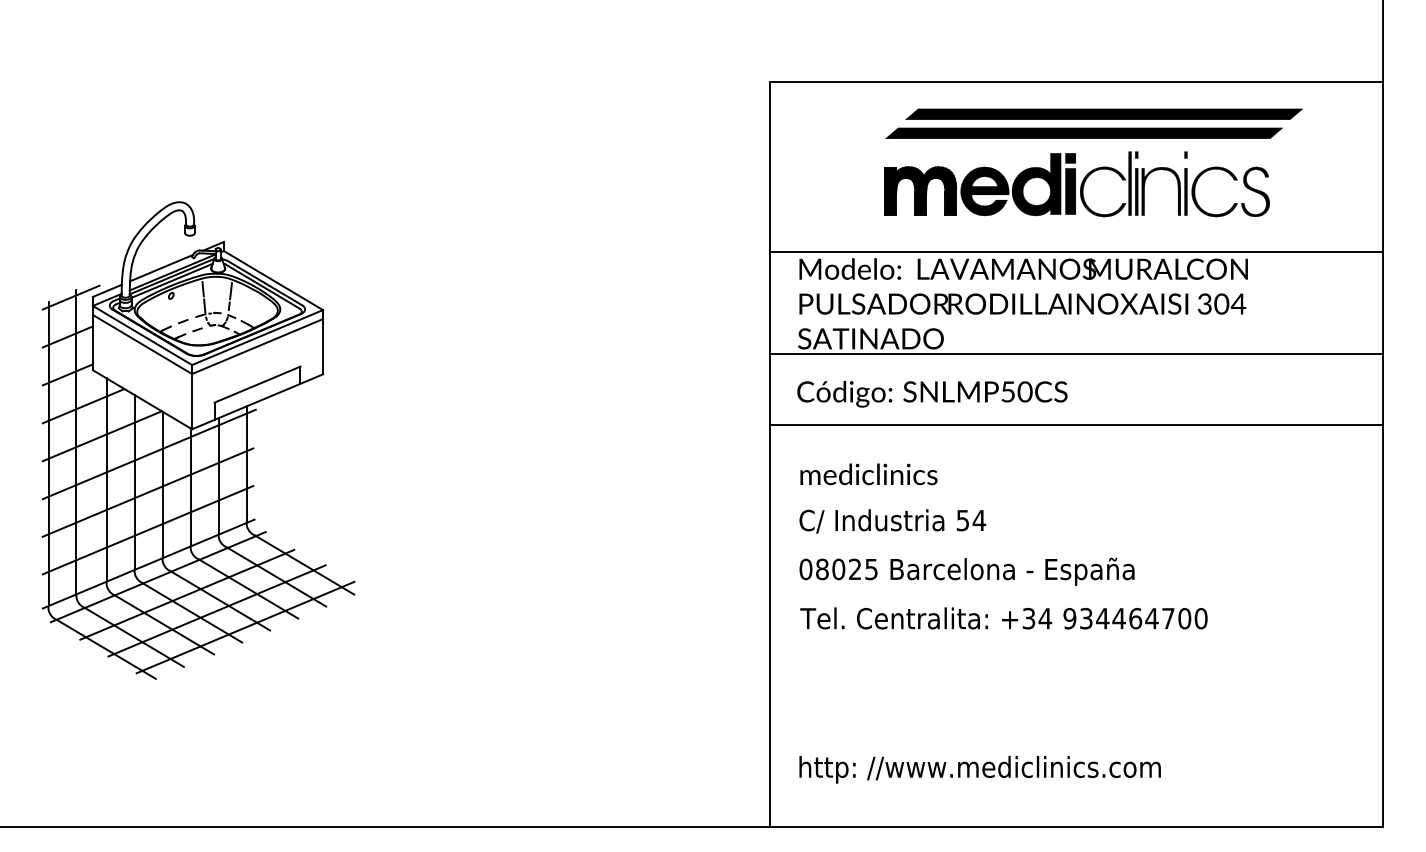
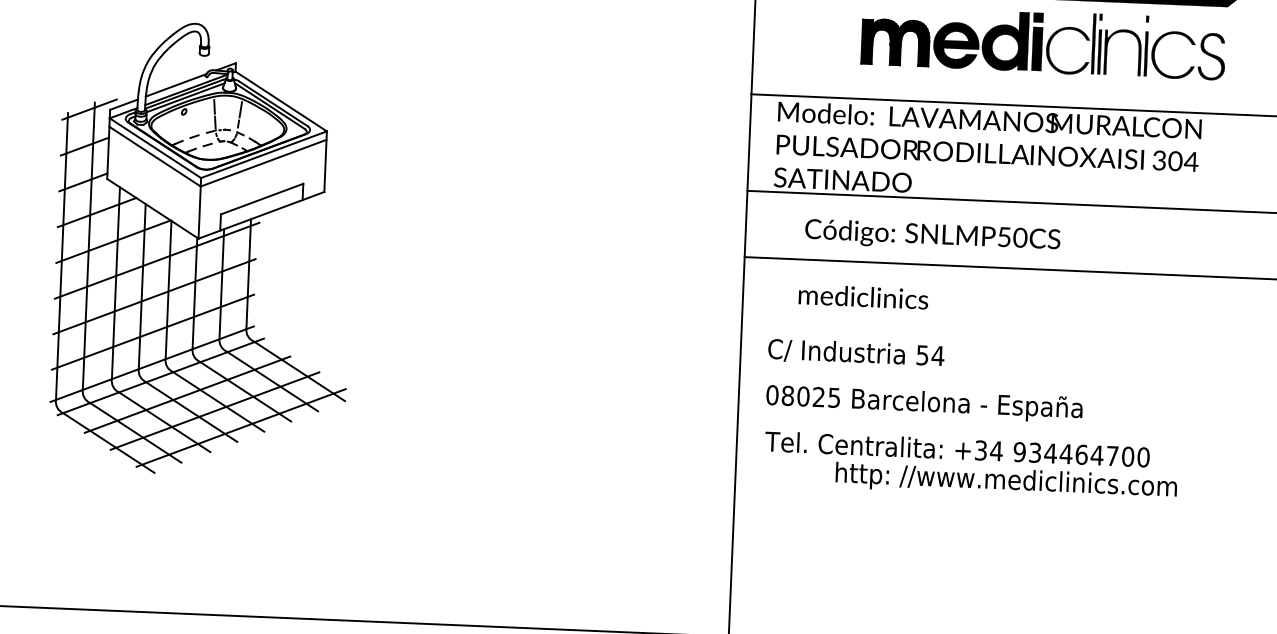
text: (932, 394) -> (932, 236), moved
text: (868, 474) -> (863, 296), moved
text: (979, 769) -> (1005, 481), moved

